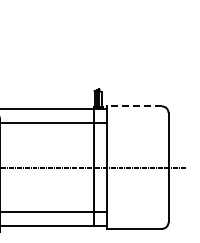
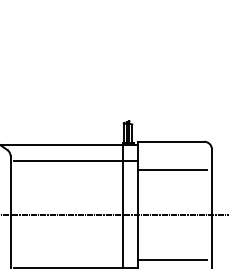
line: (134, 106) -> (171, 141), dashed -> solid
line: (134, 129) -> (171, 169), added
line: (134, 205) -> (171, 260), added

